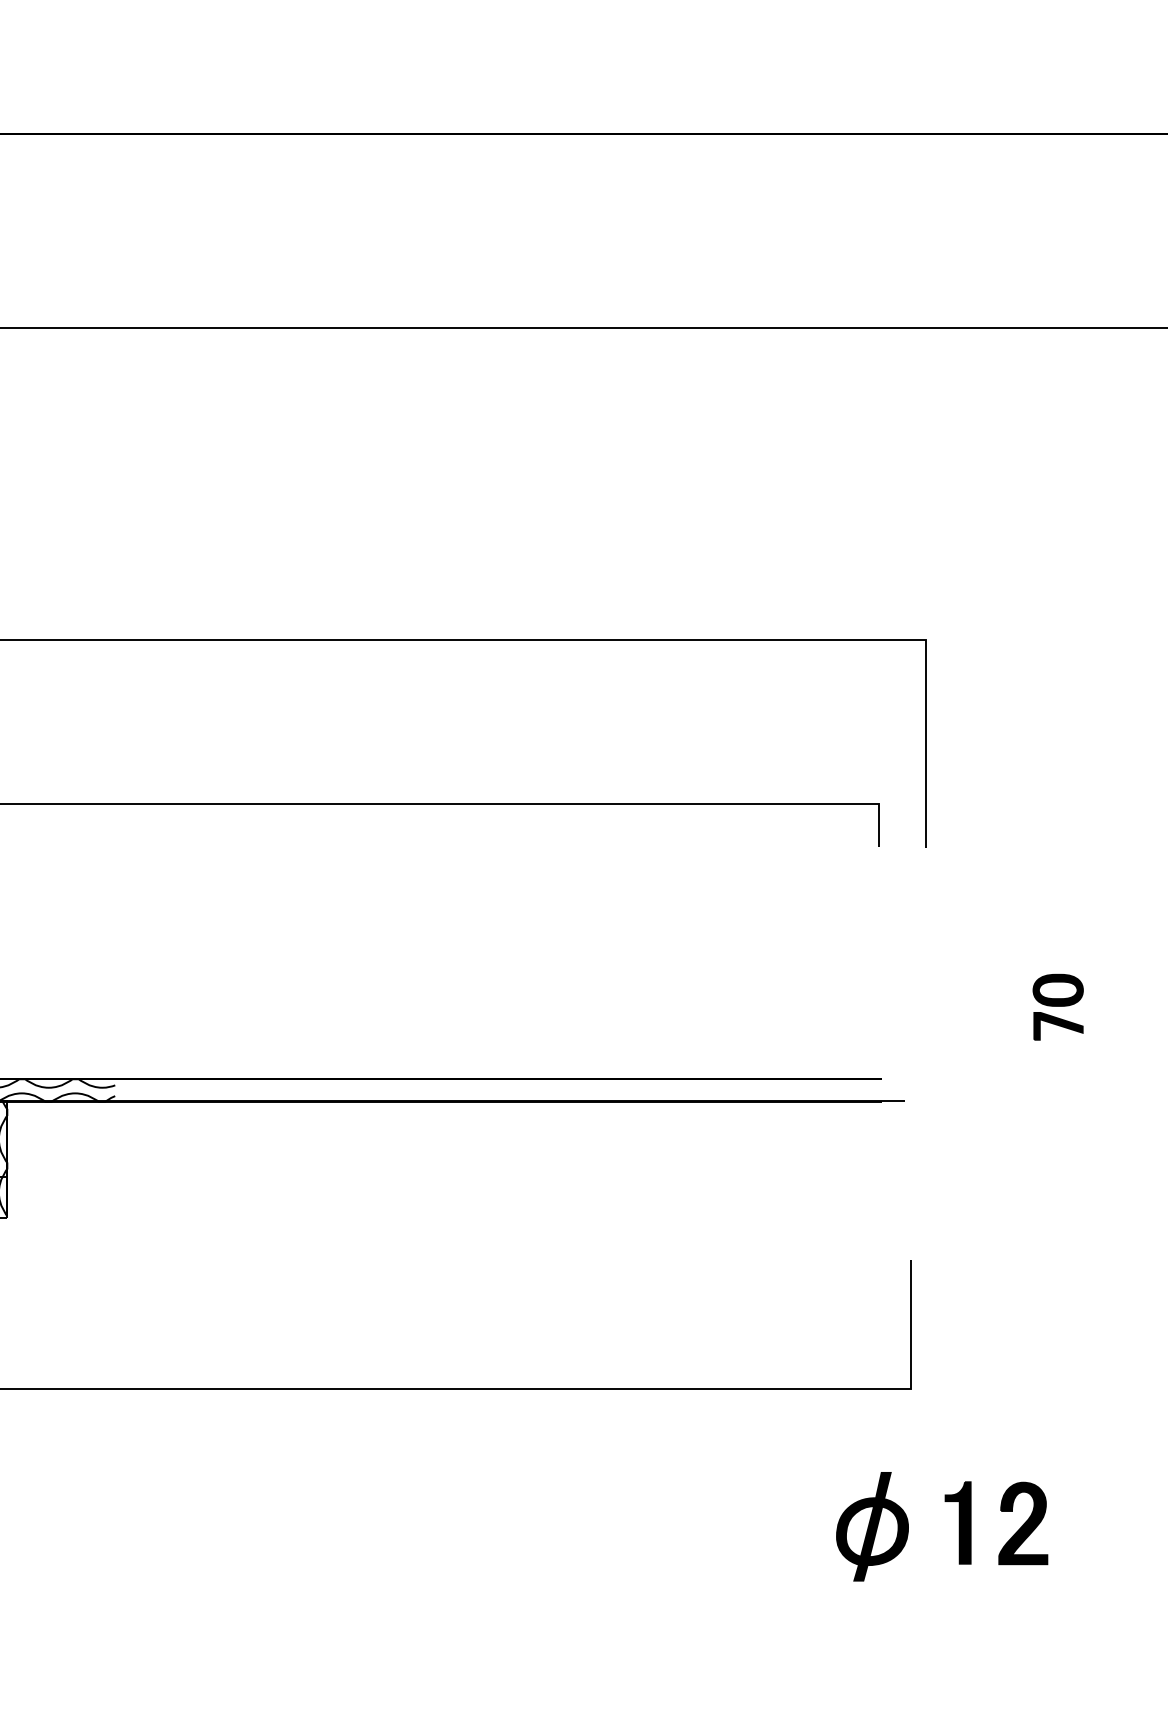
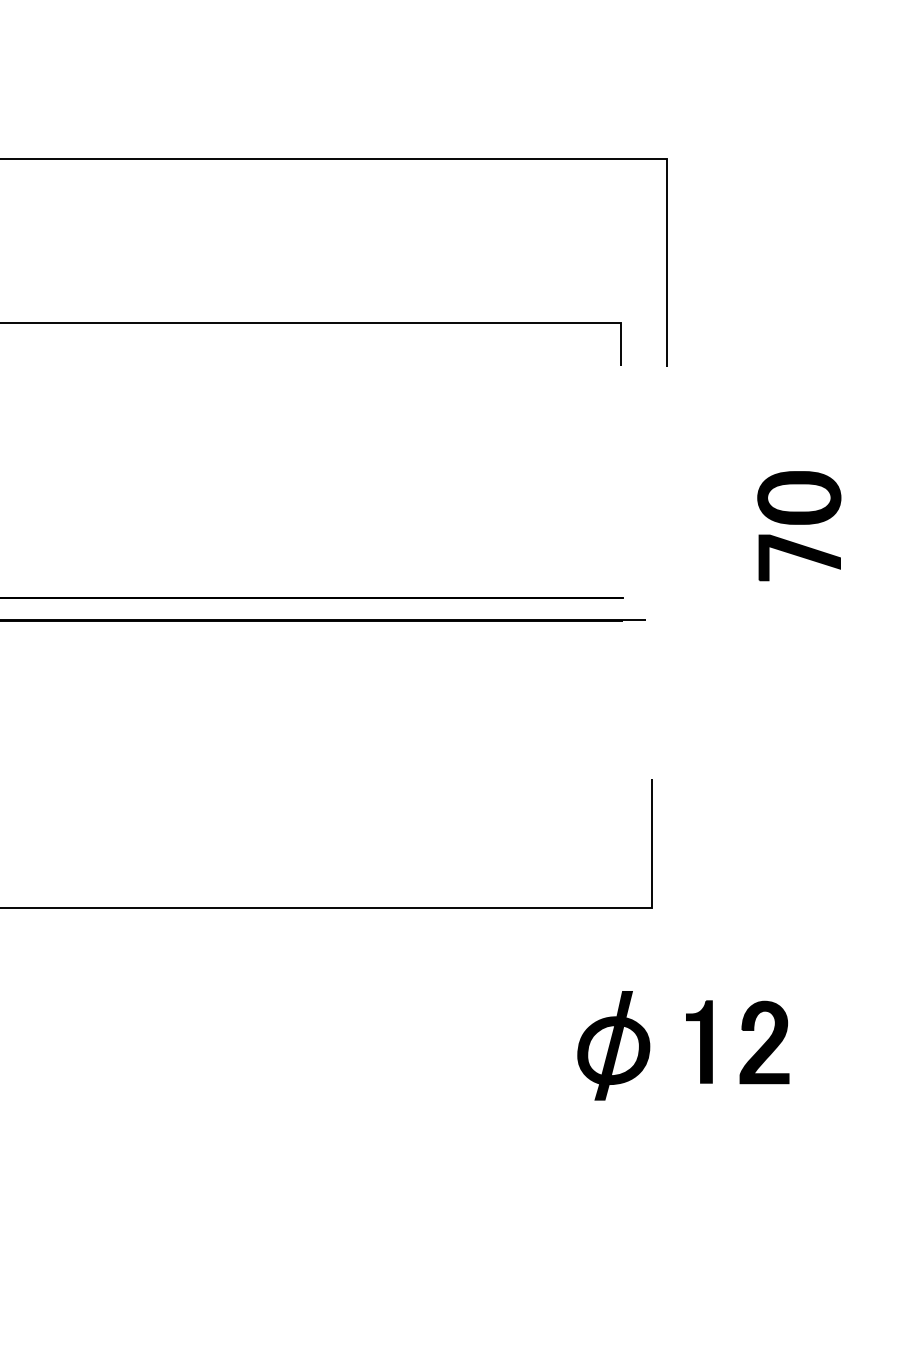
part: (1058, 1007) -> (799, 526), size x1.67

